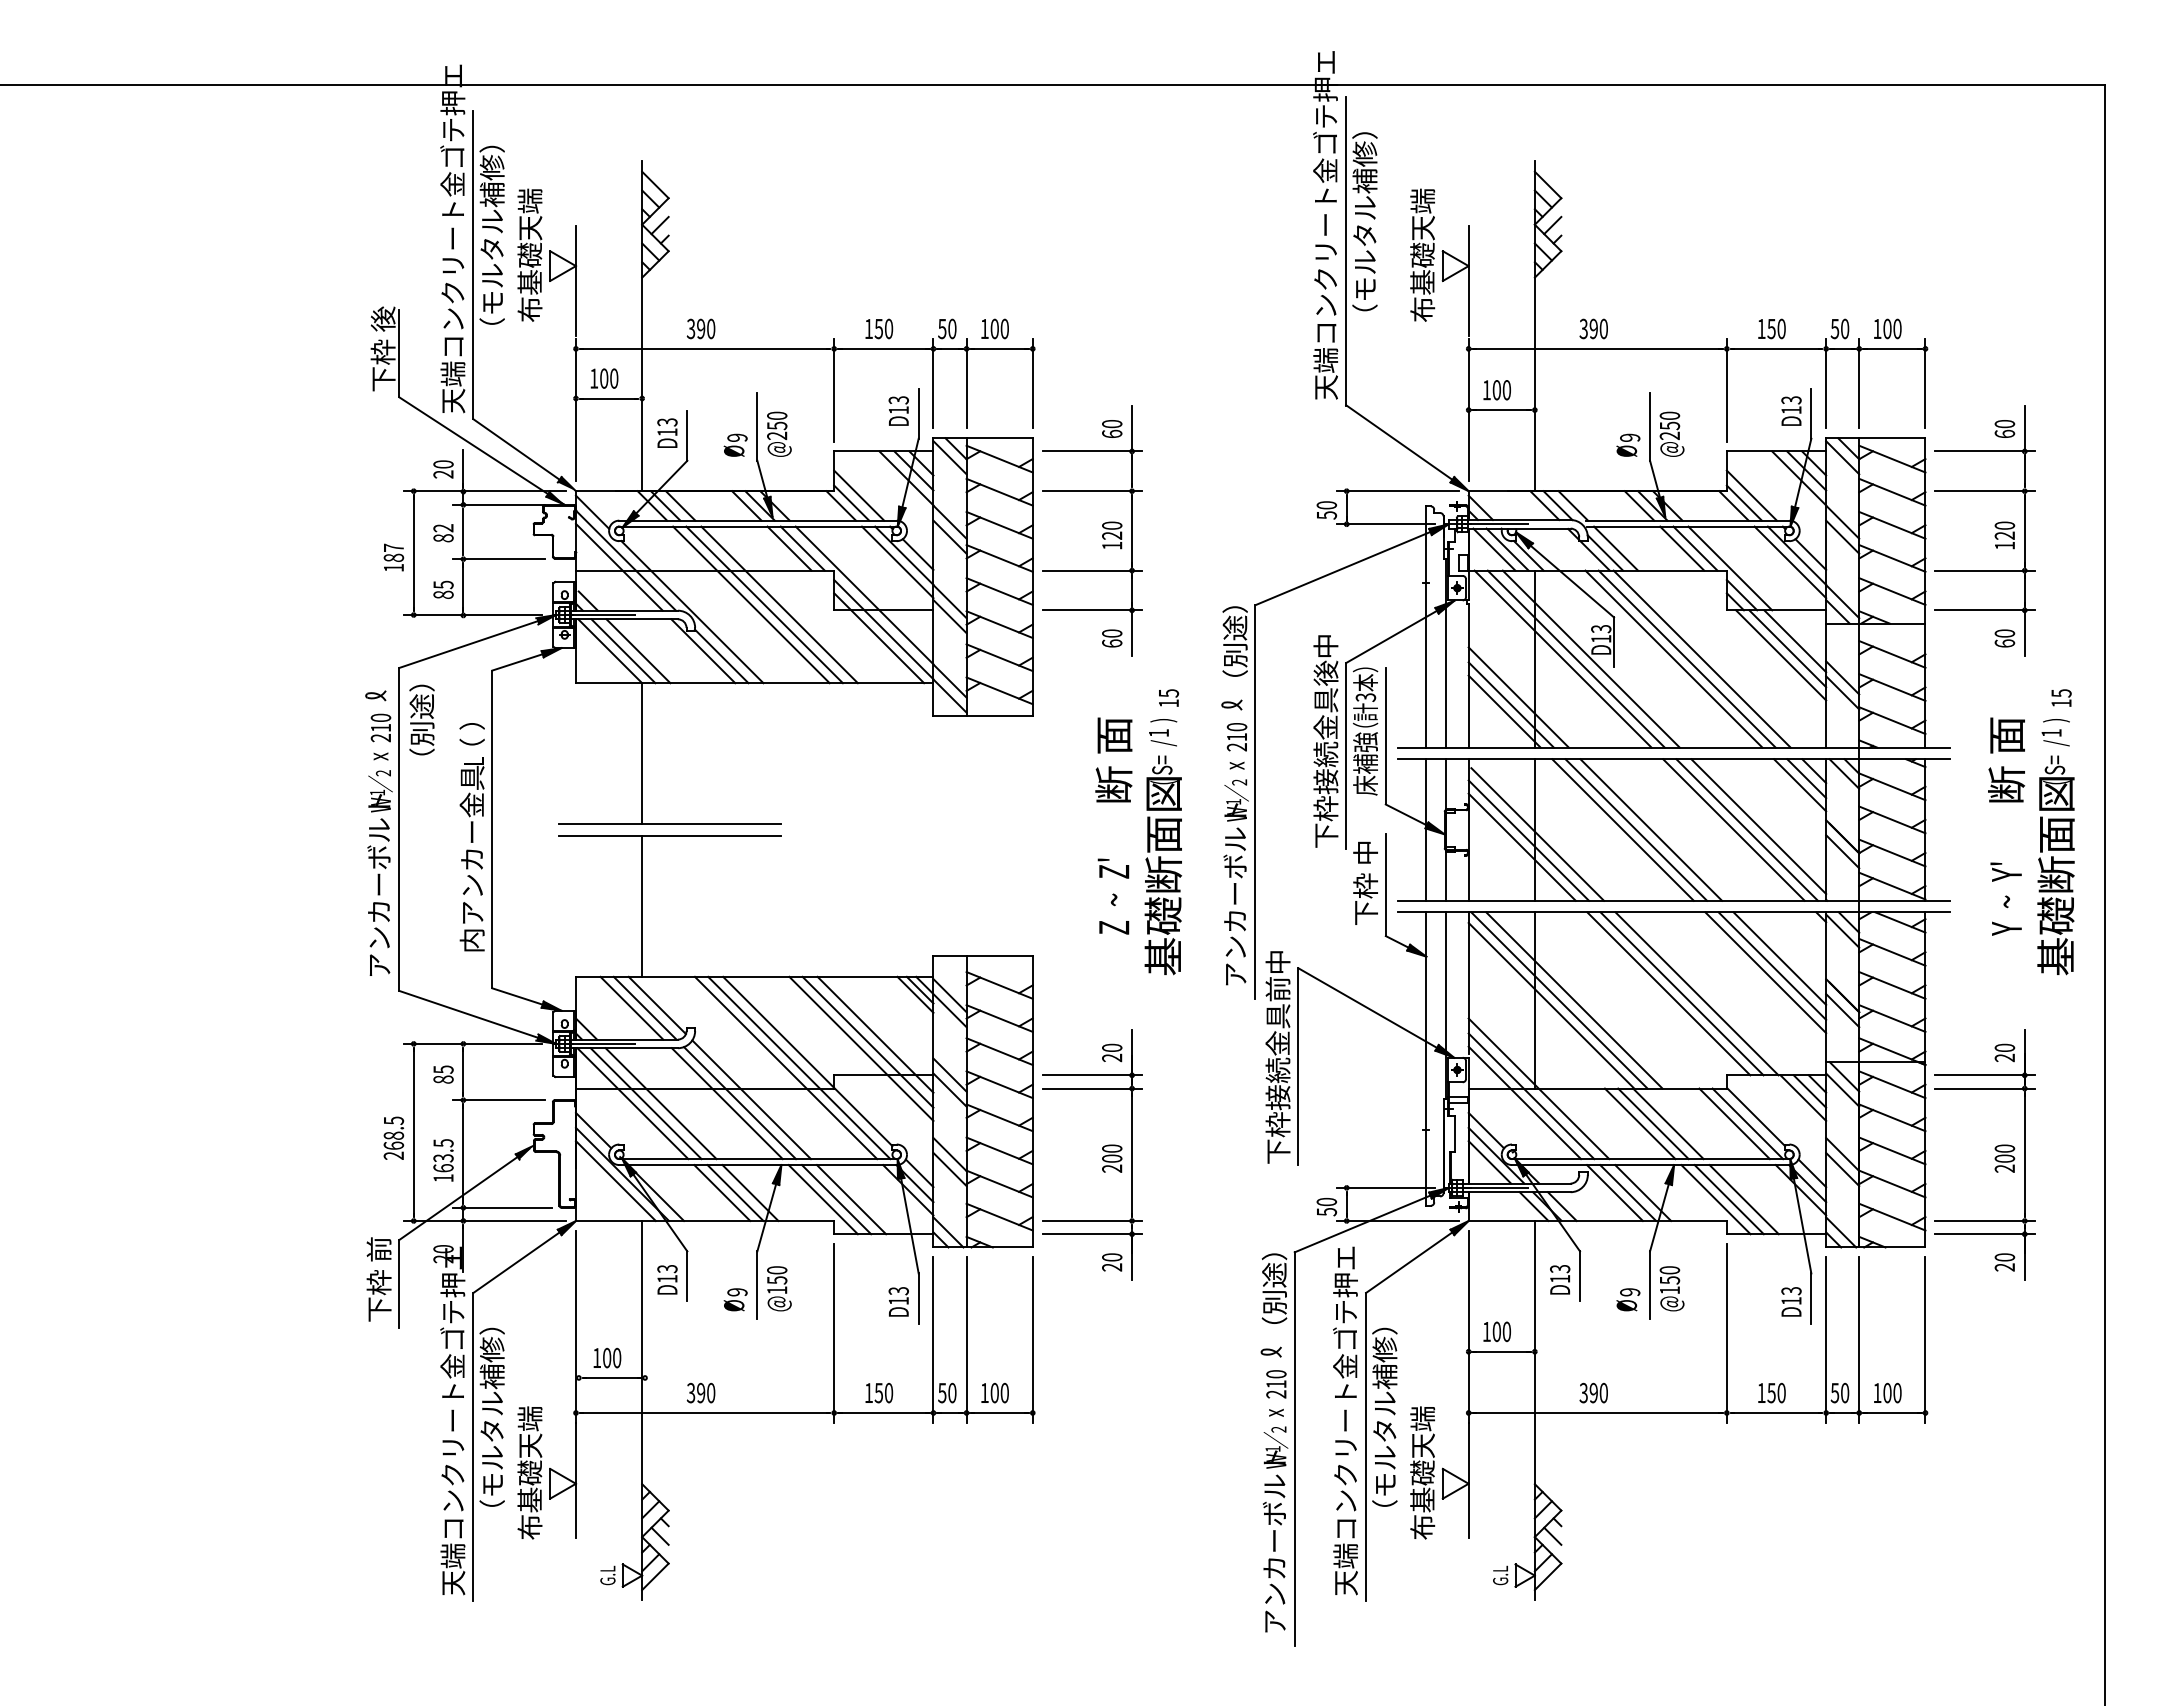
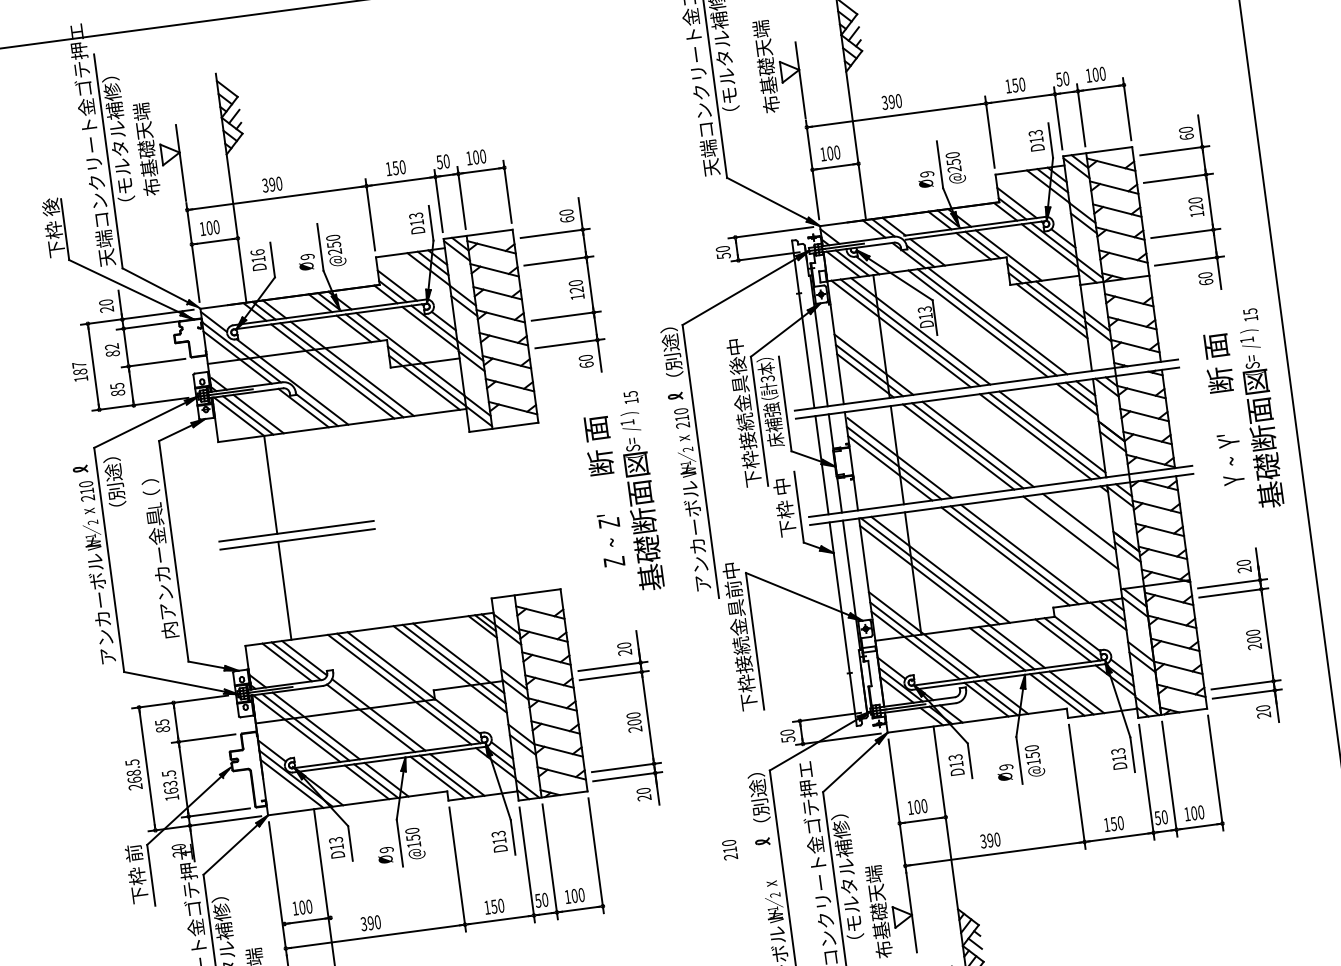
text: (667, 422) -> (257, 252), D13 -> D16
line: (1772, 965) -> (1074, 527), removed
line: (726, 1103) -> (361, 719), removed
text: (1276, 1384) -> (730, 850), moved

